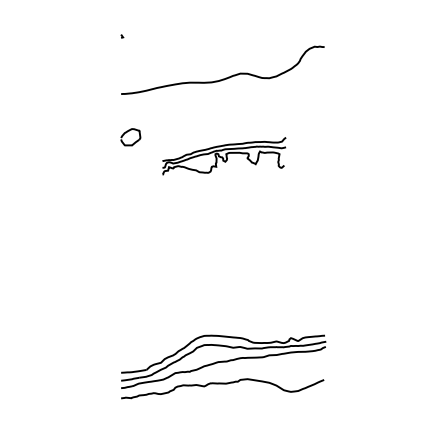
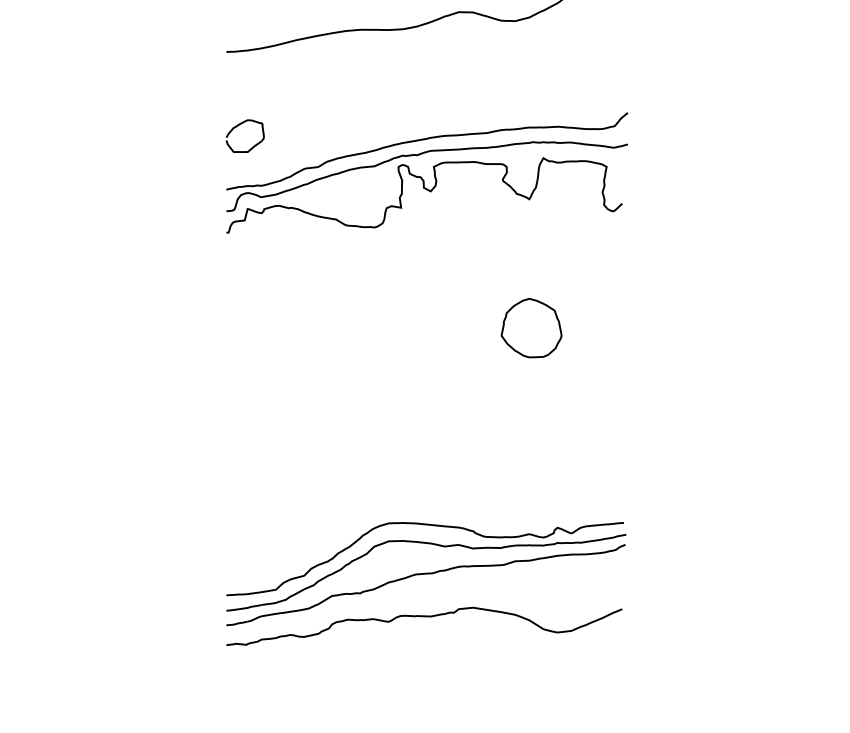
part: (224, 155) -> (427, 171), size x1.67
part: (277, 235) -> (531, 327), added

